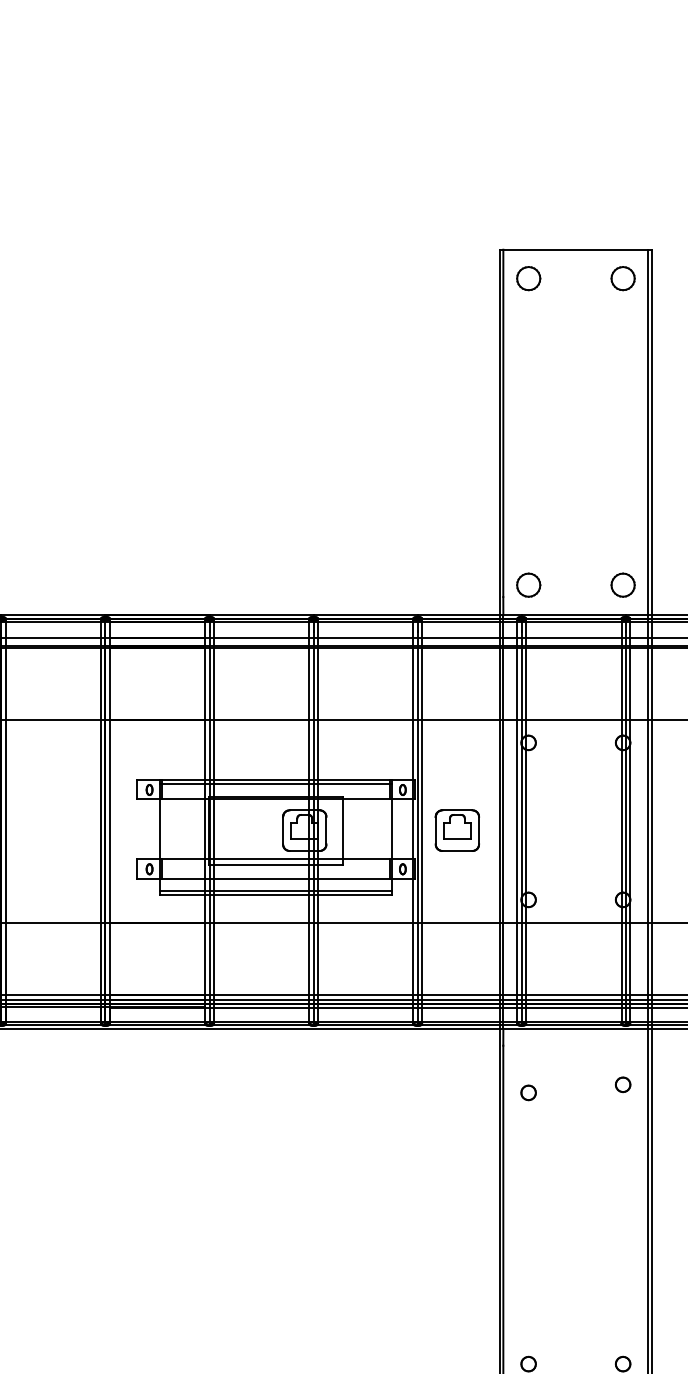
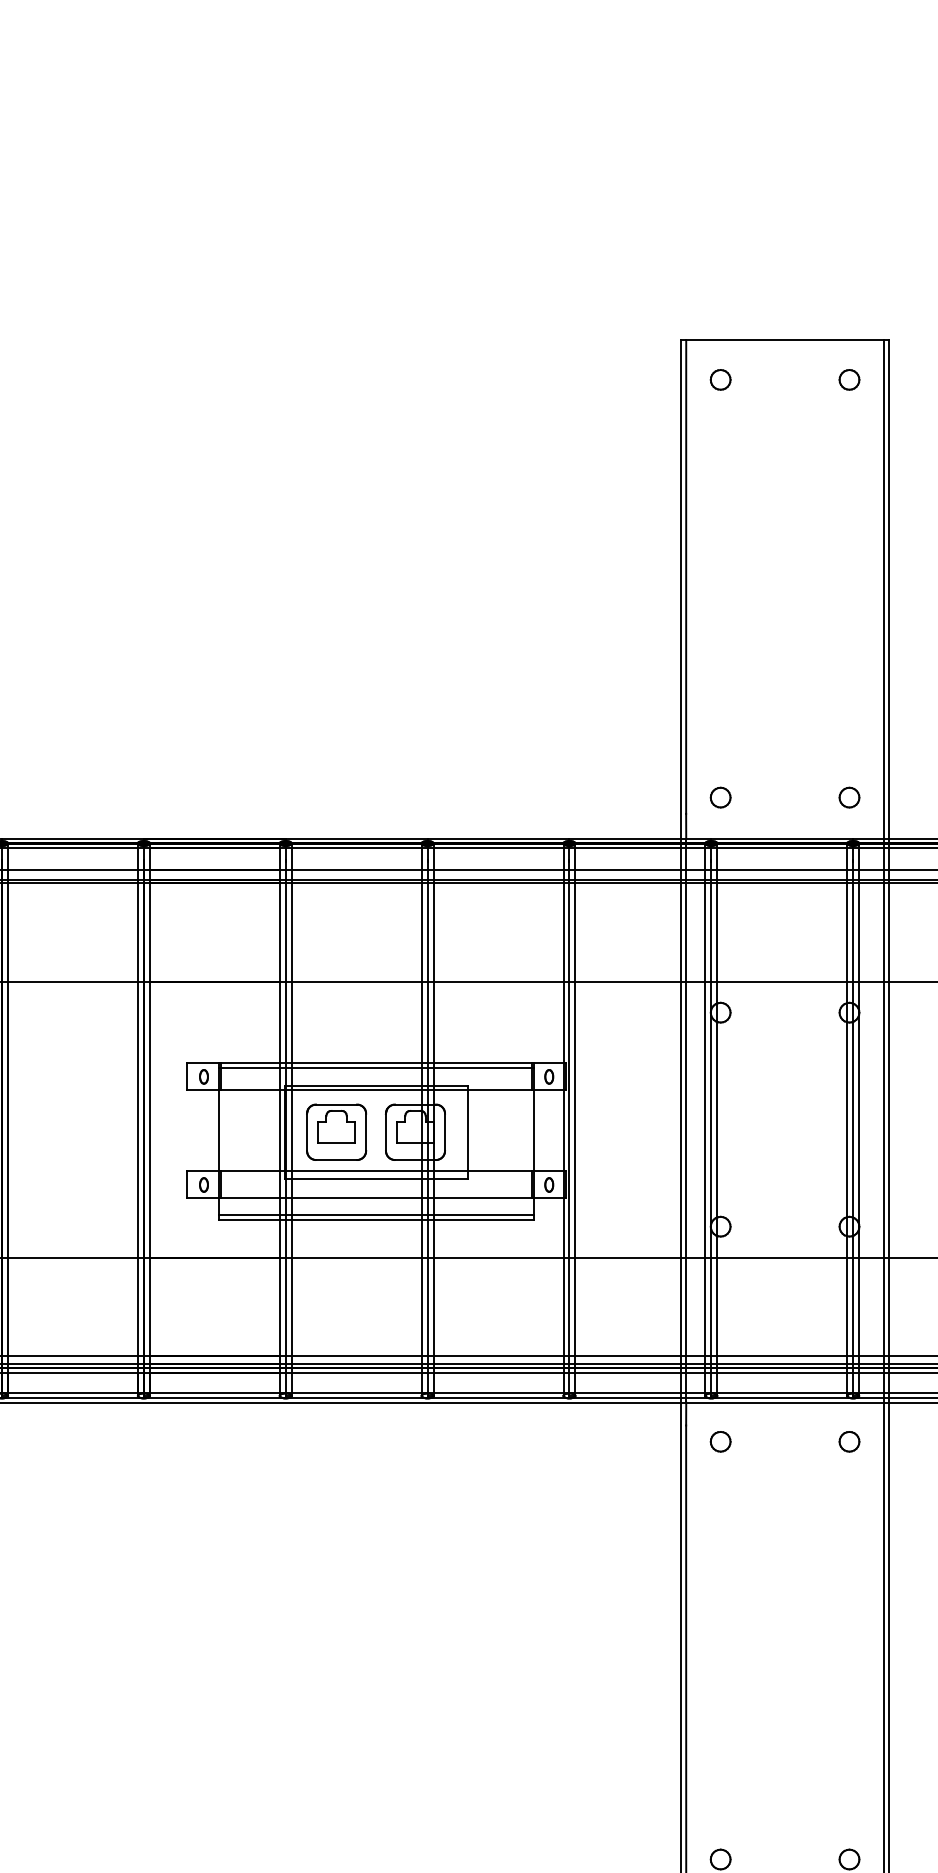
part: (528, 278) -> (720, 379), size x0.62
part: (623, 278) -> (849, 379), size x0.62
part: (528, 585) -> (720, 797), size x0.62
part: (623, 585) -> (849, 797), size x0.62
part: (457, 830) -> (336, 1131), moved
part: (623, 1084) -> (849, 1441), moved
part: (528, 1092) -> (720, 1441), moved

